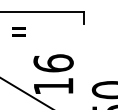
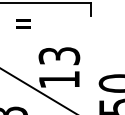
text: (53, 62) -> (59, 55), 16 -> 13

